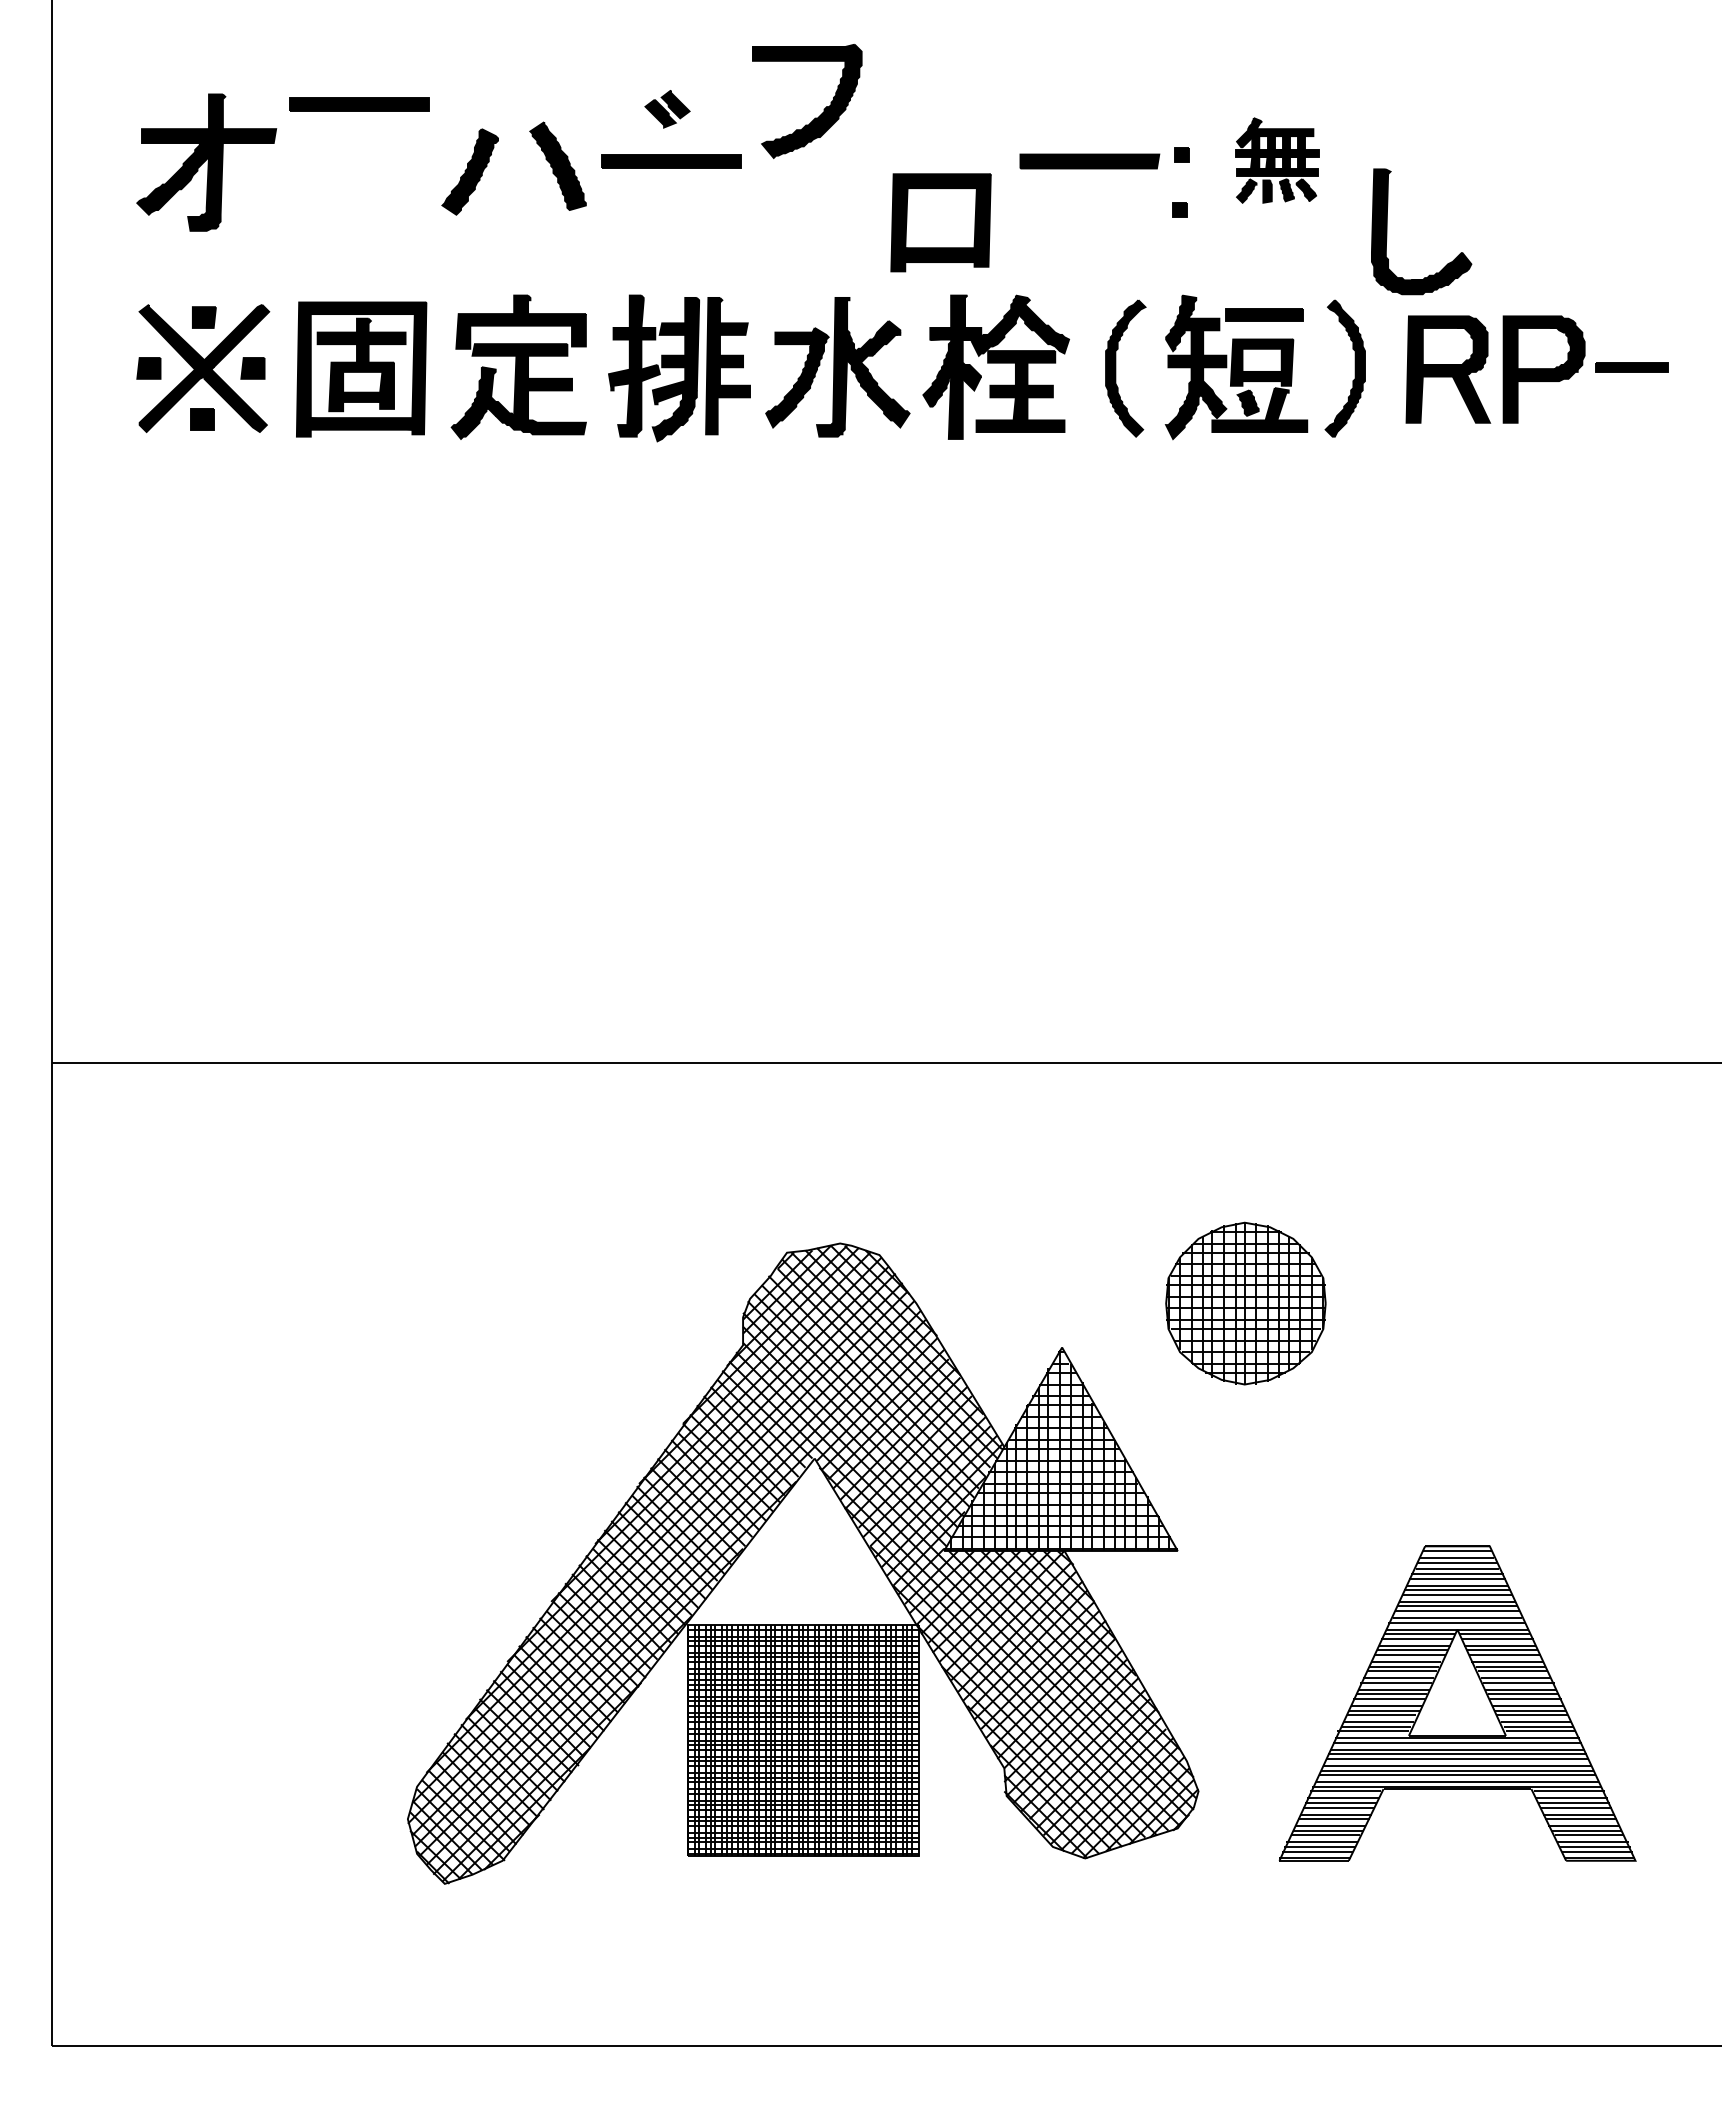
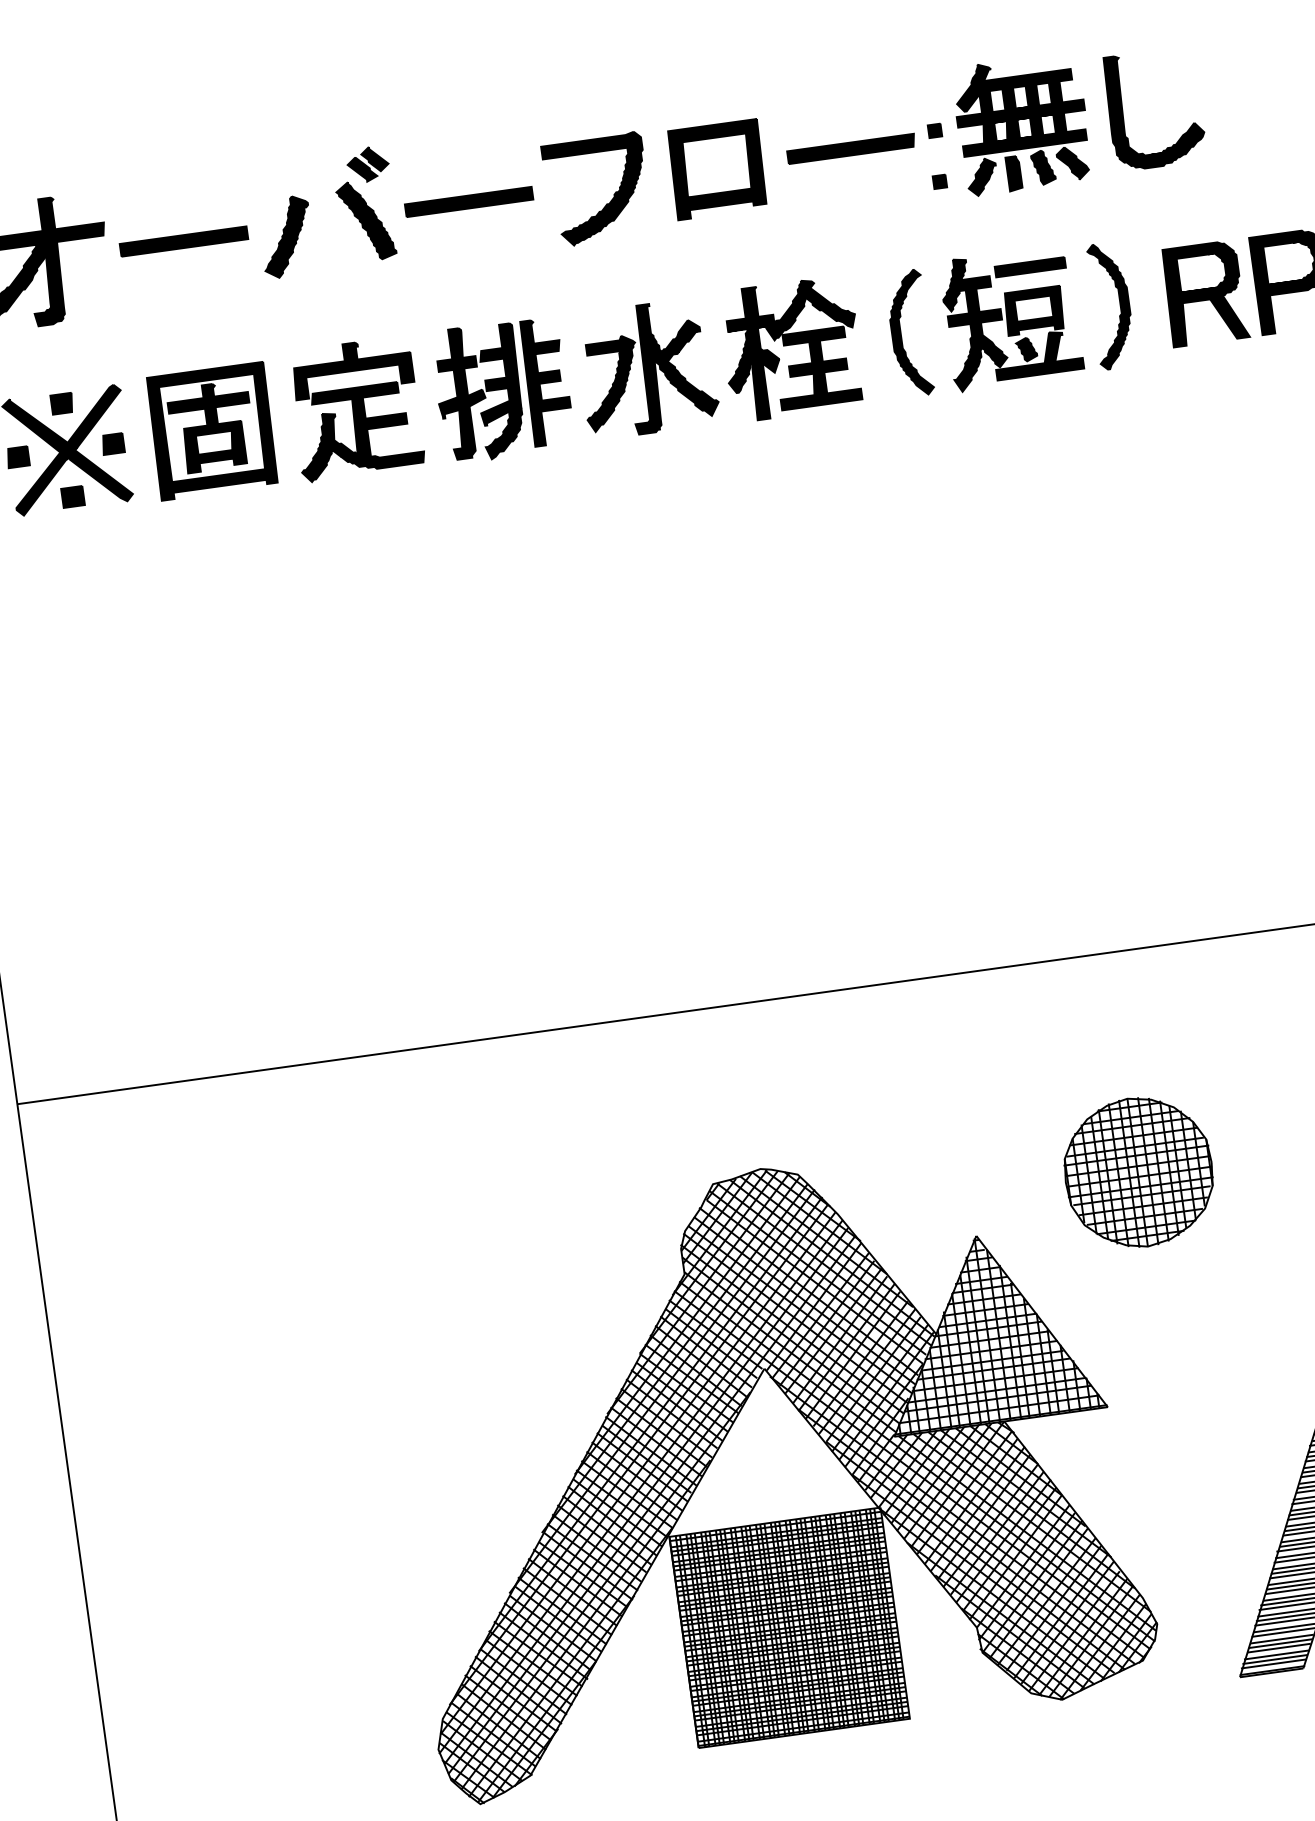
part: (359, 104) -> (184, 241), moved
part: (667, 109) -> (368, 164), moved
part: (823, 109) -> (613, 194), moved
part: (1277, 160) -> (1022, 124), size x1.67
part: (940, 222) -> (717, 169), moved
part: (1387, 231) -> (1123, 113), moved

